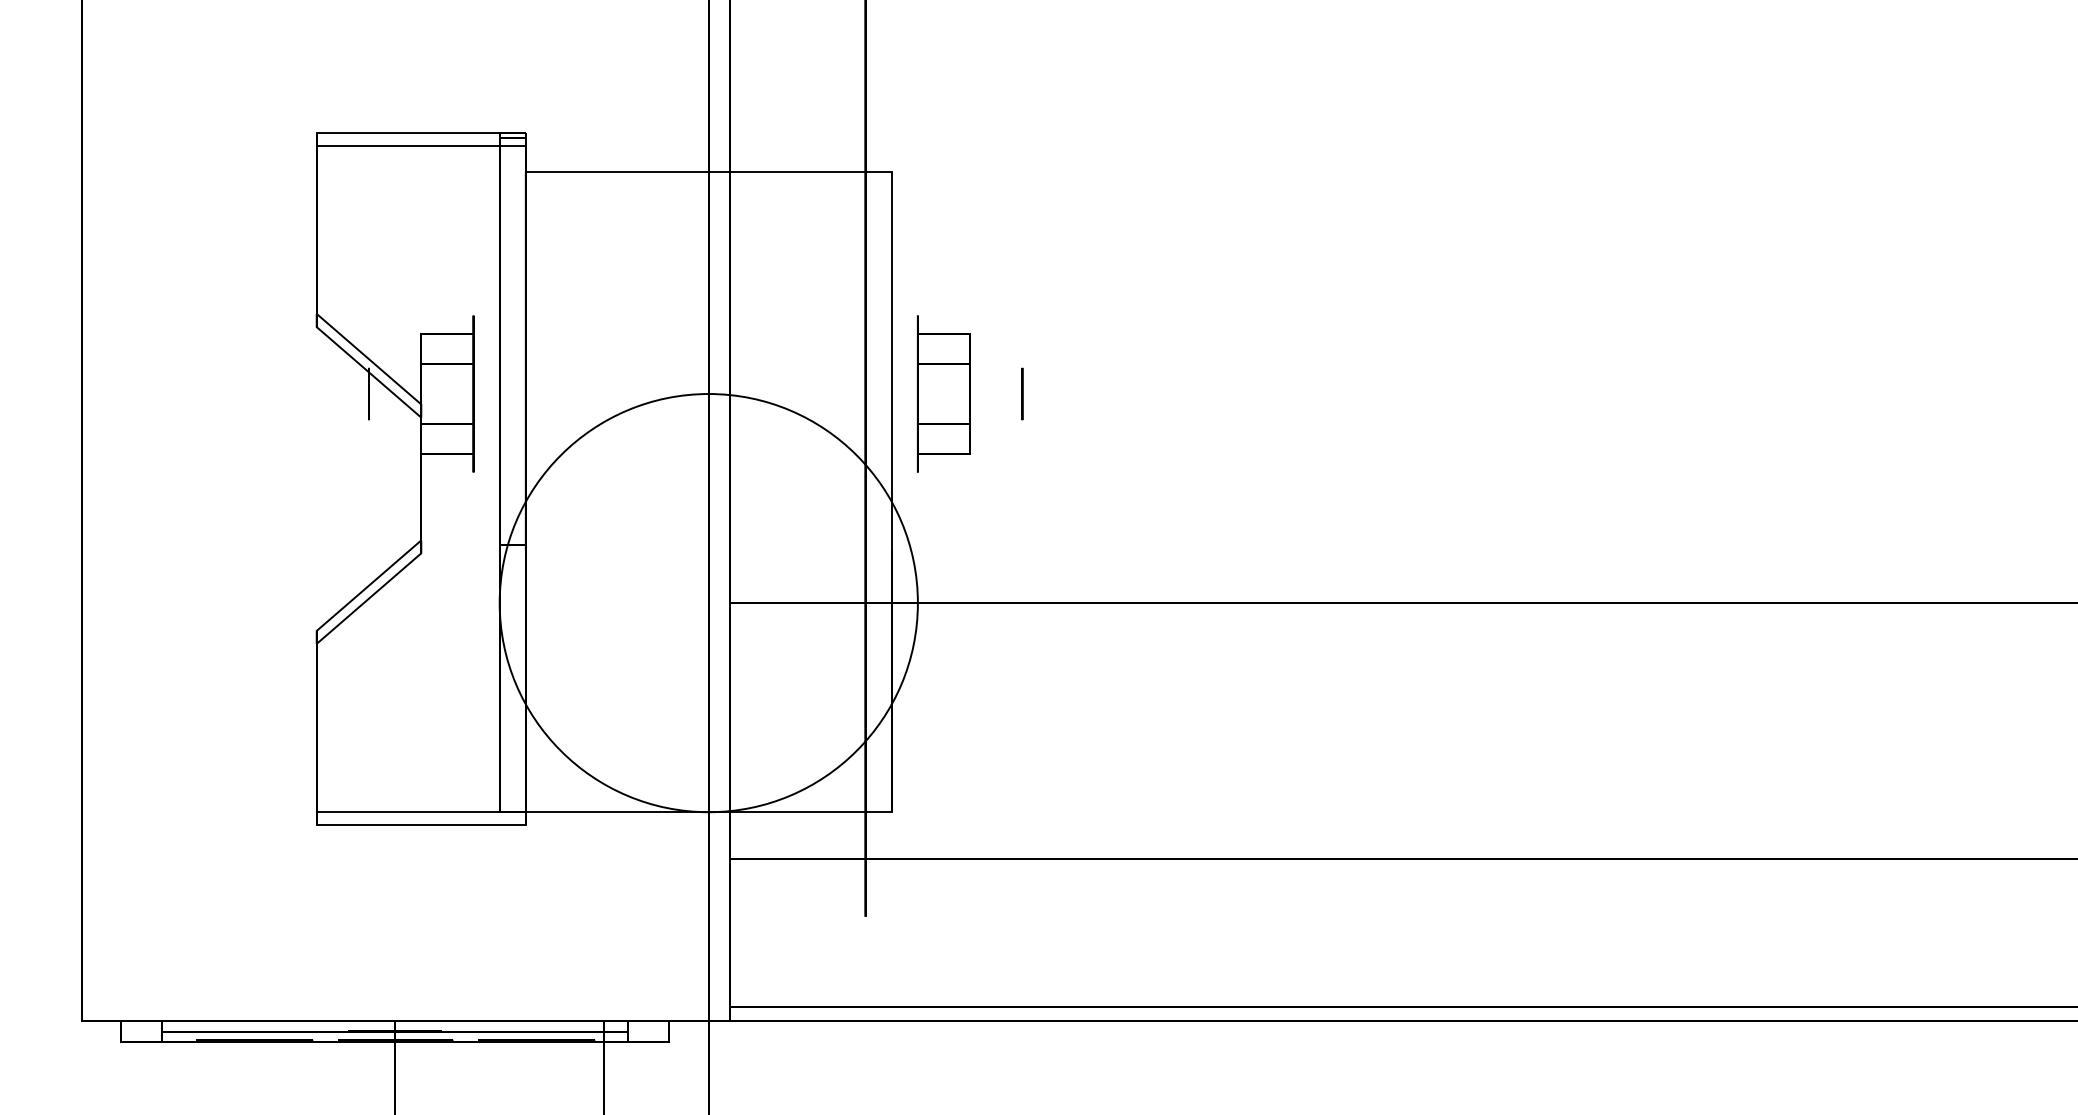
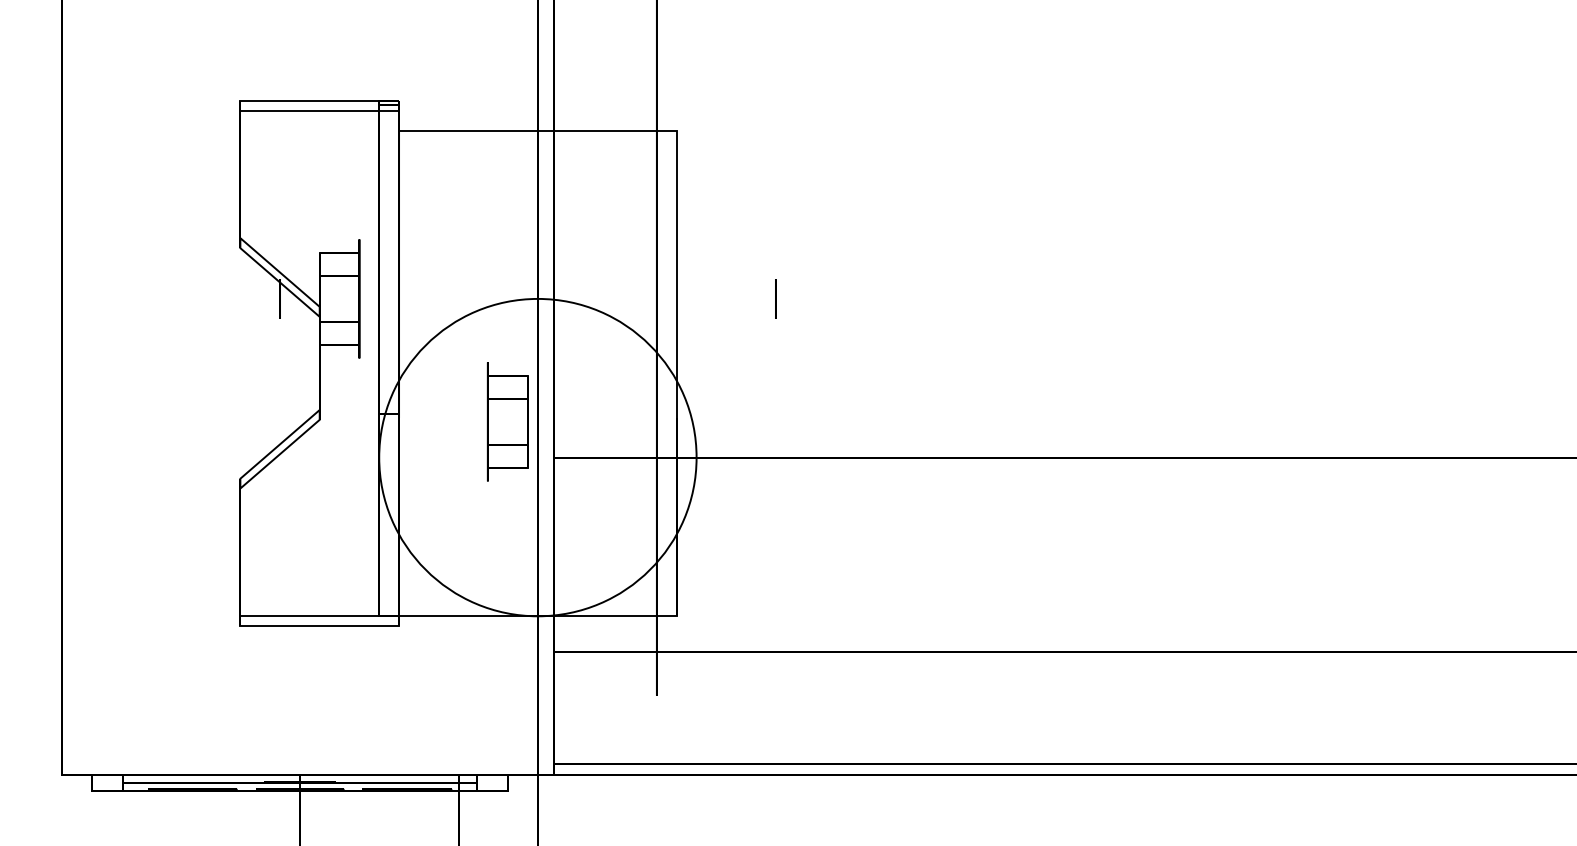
part: (943, 393) -> (507, 421), moved

